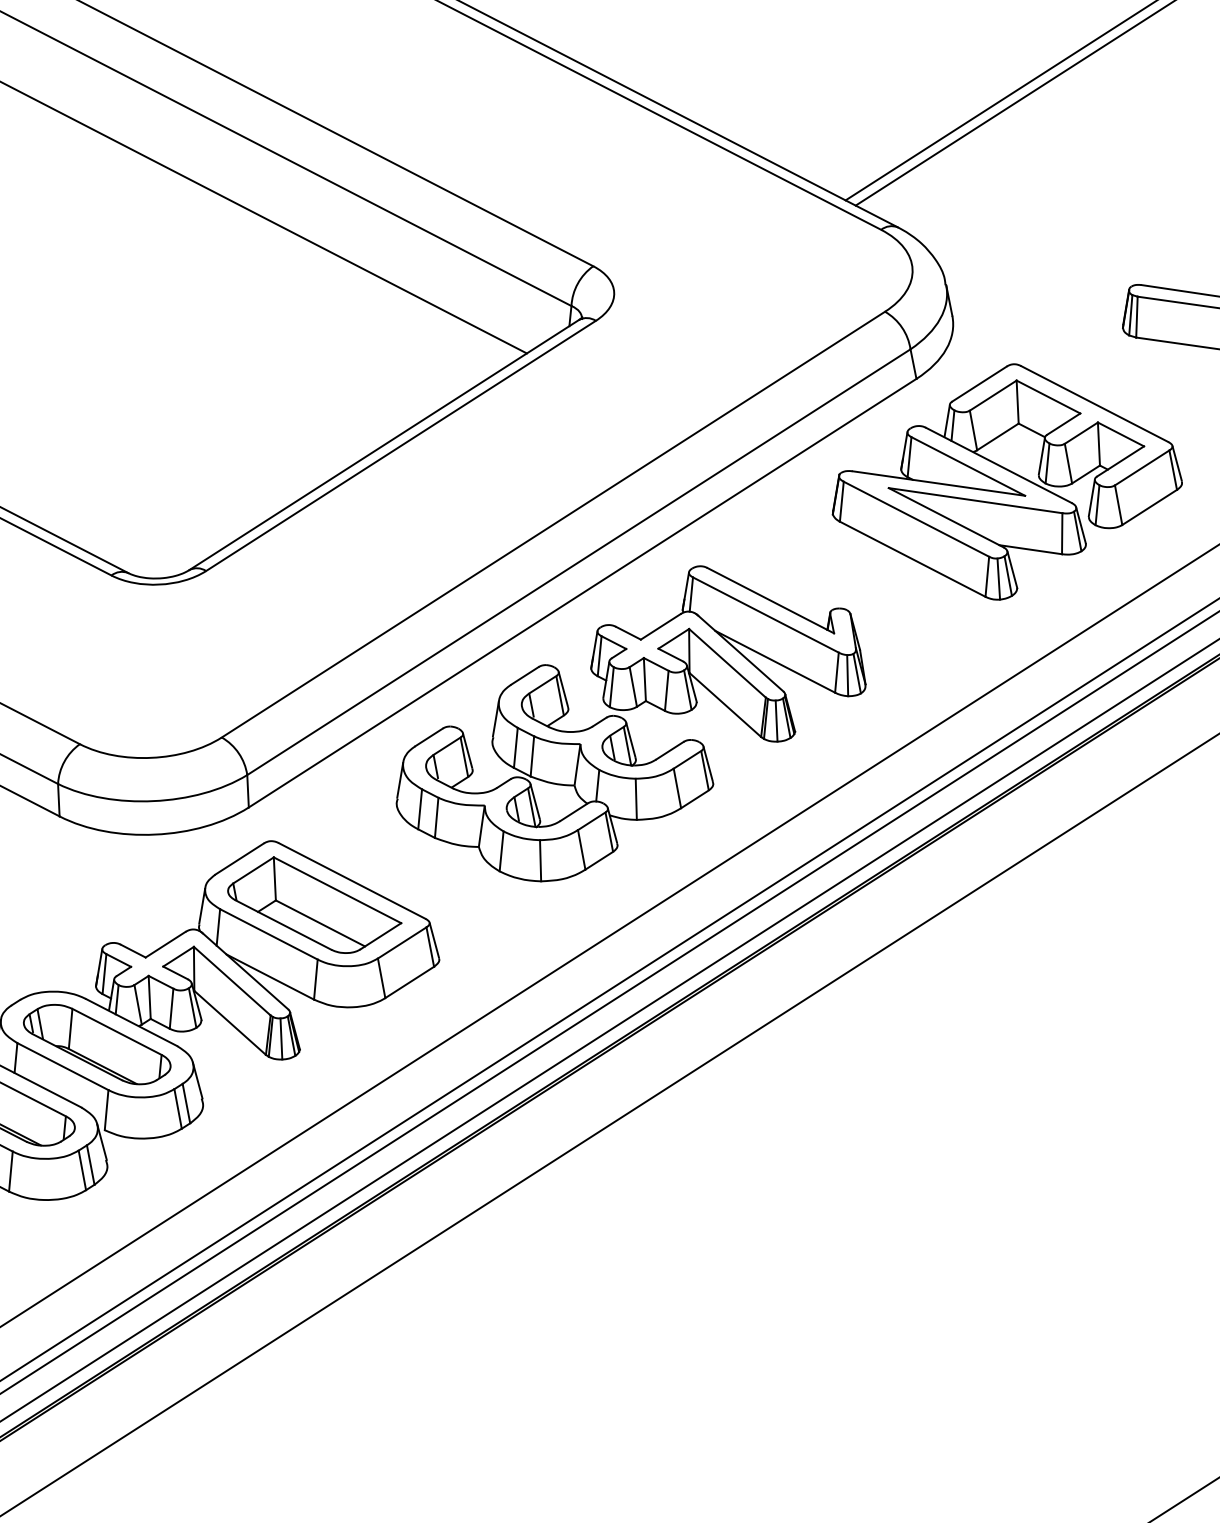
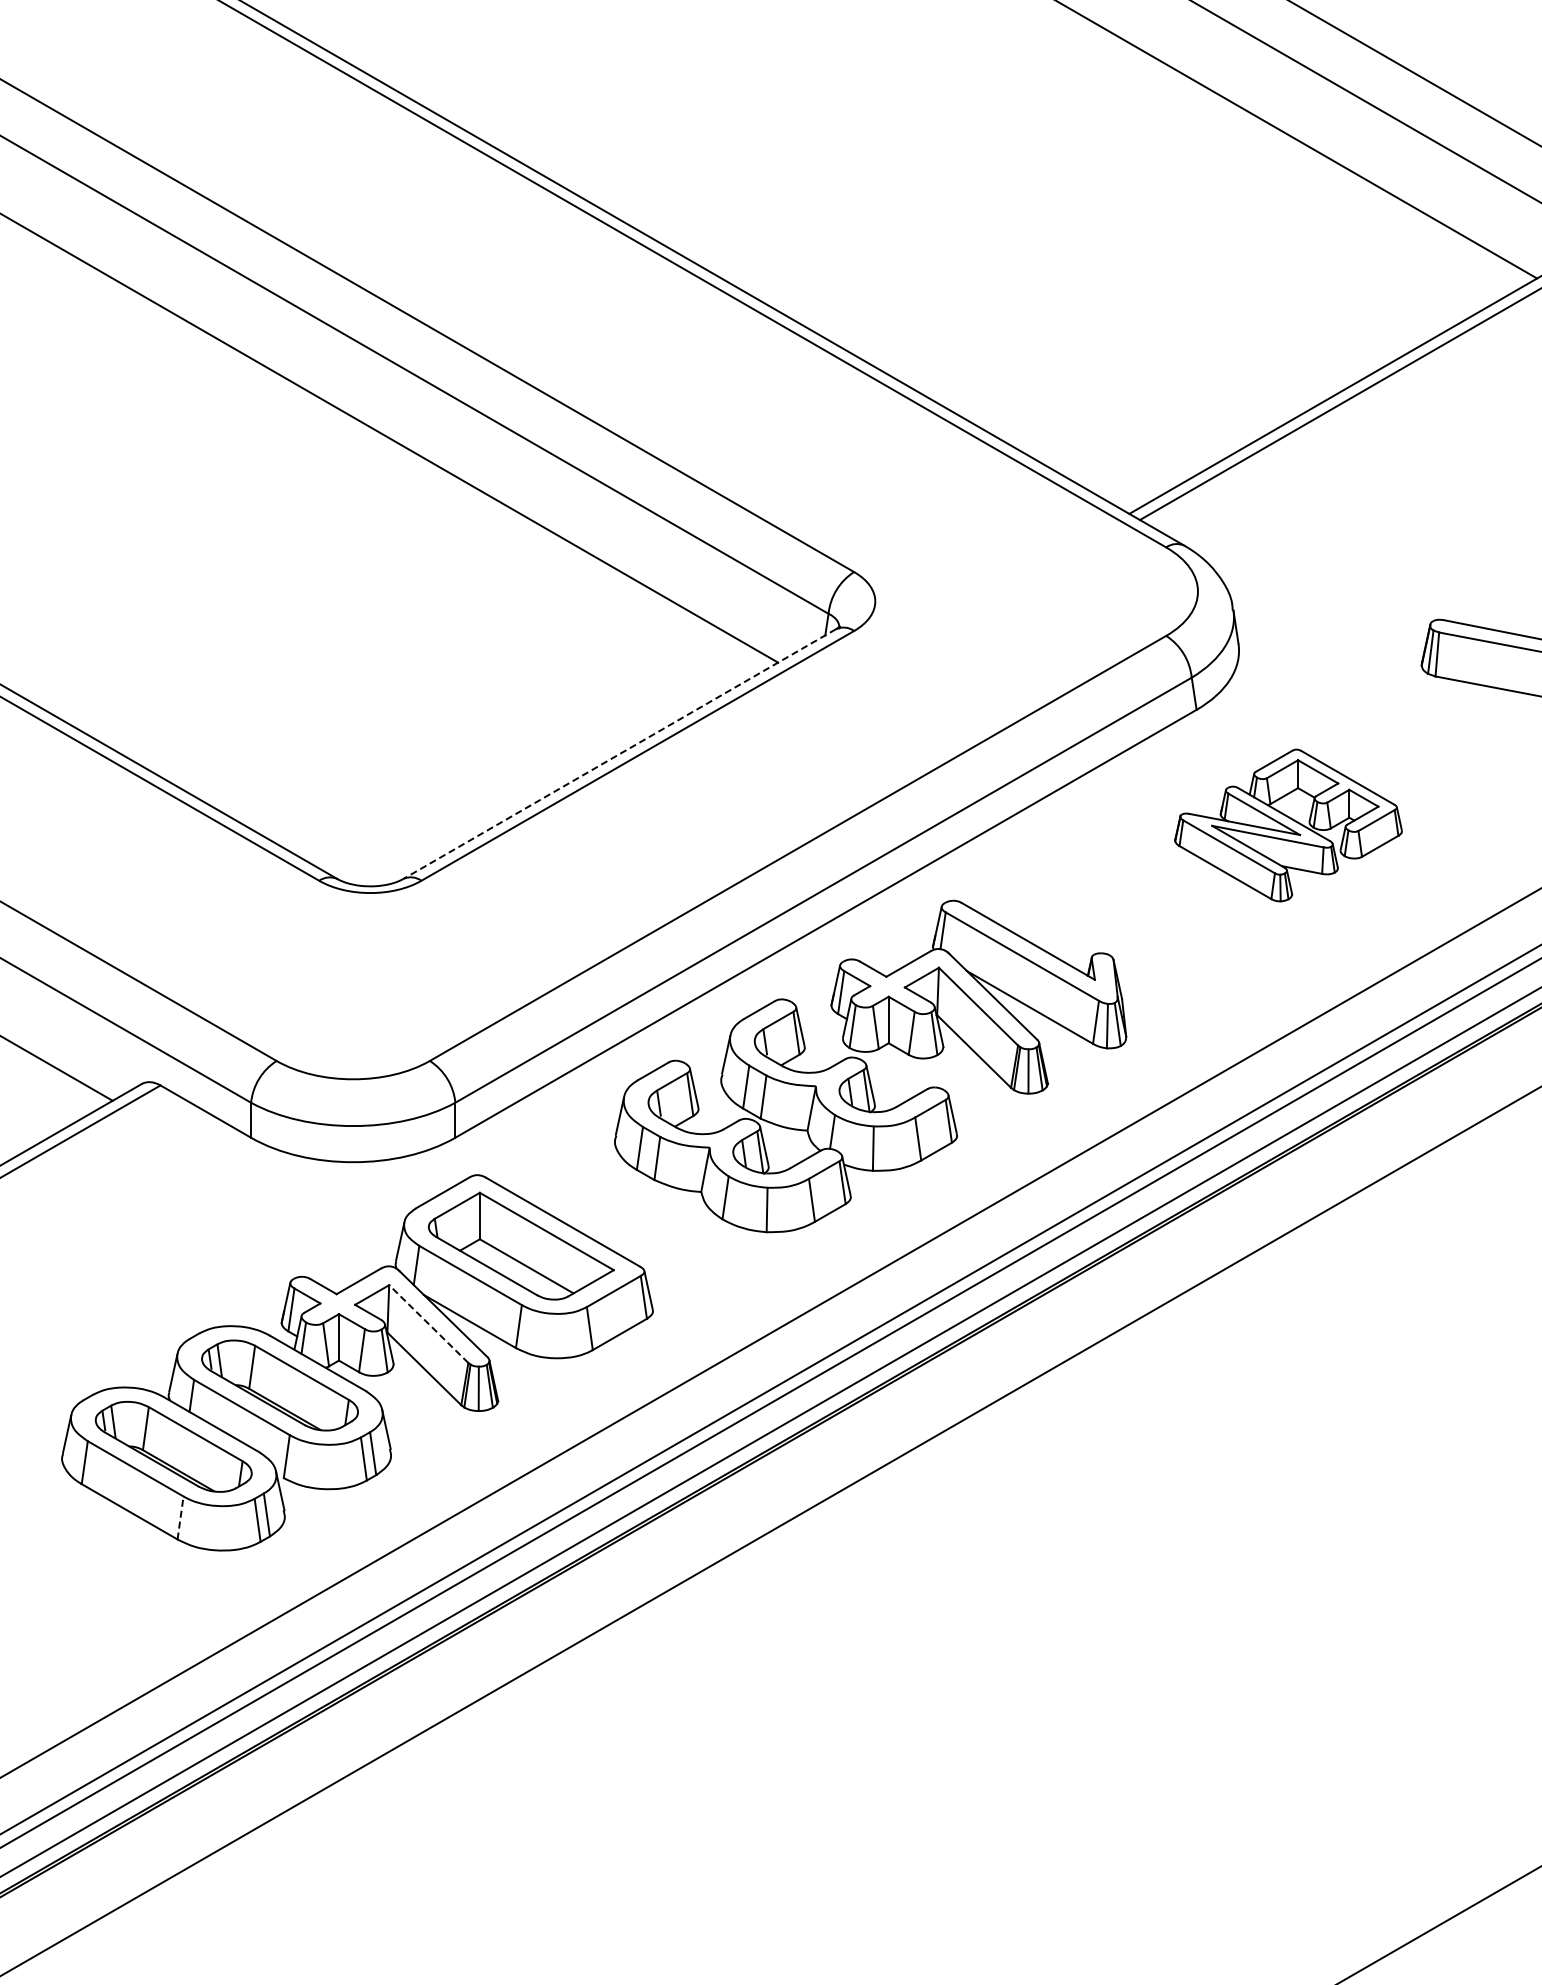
line: (384, 445) -> (619, 754), solid -> dashed
part: (1006, 481) -> (1288, 825), size x0.6
line: (232, 981) -> (428, 1324), solid -> dashed
line: (10, 1171) -> (180, 1517), solid -> dashed

